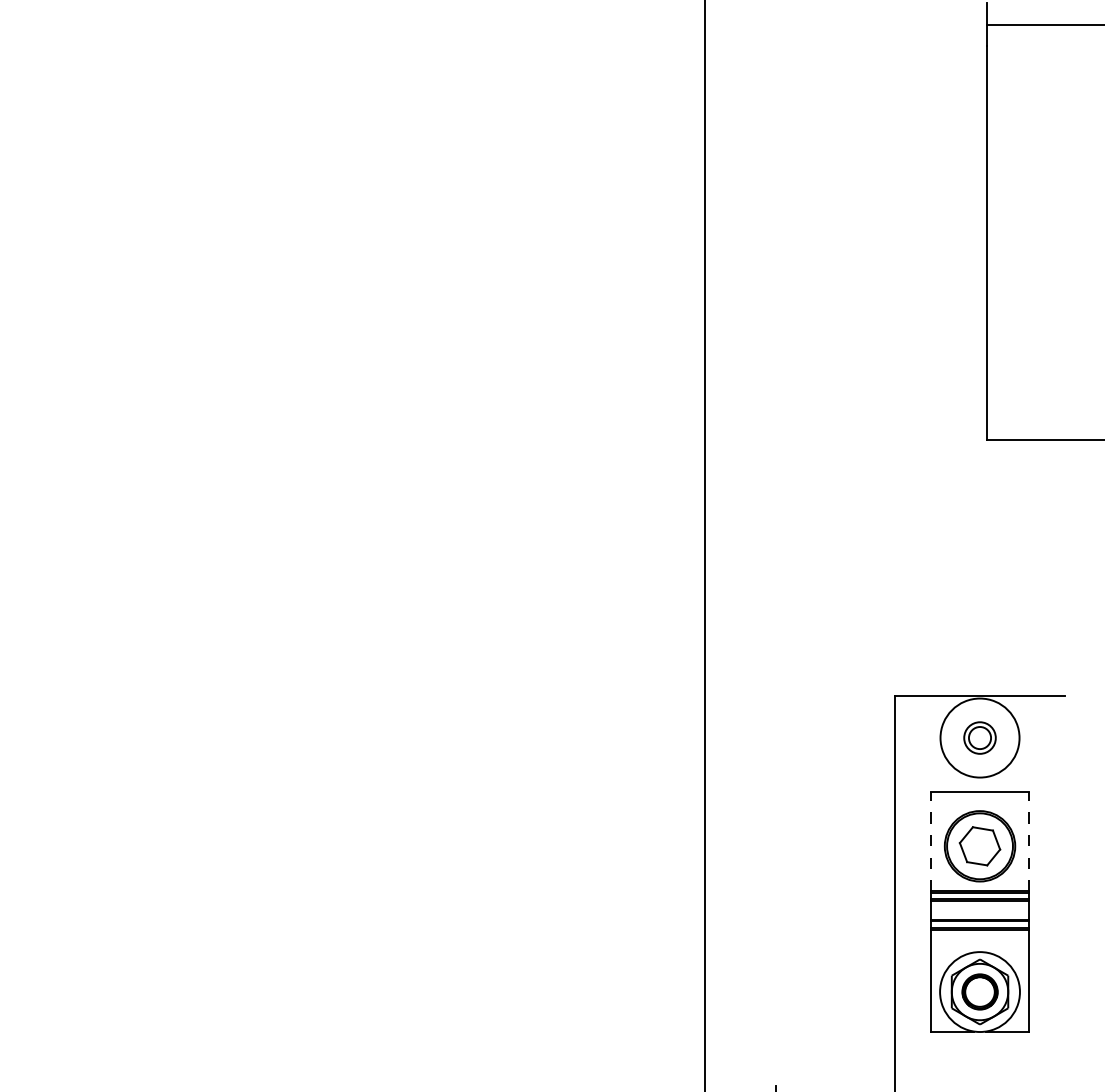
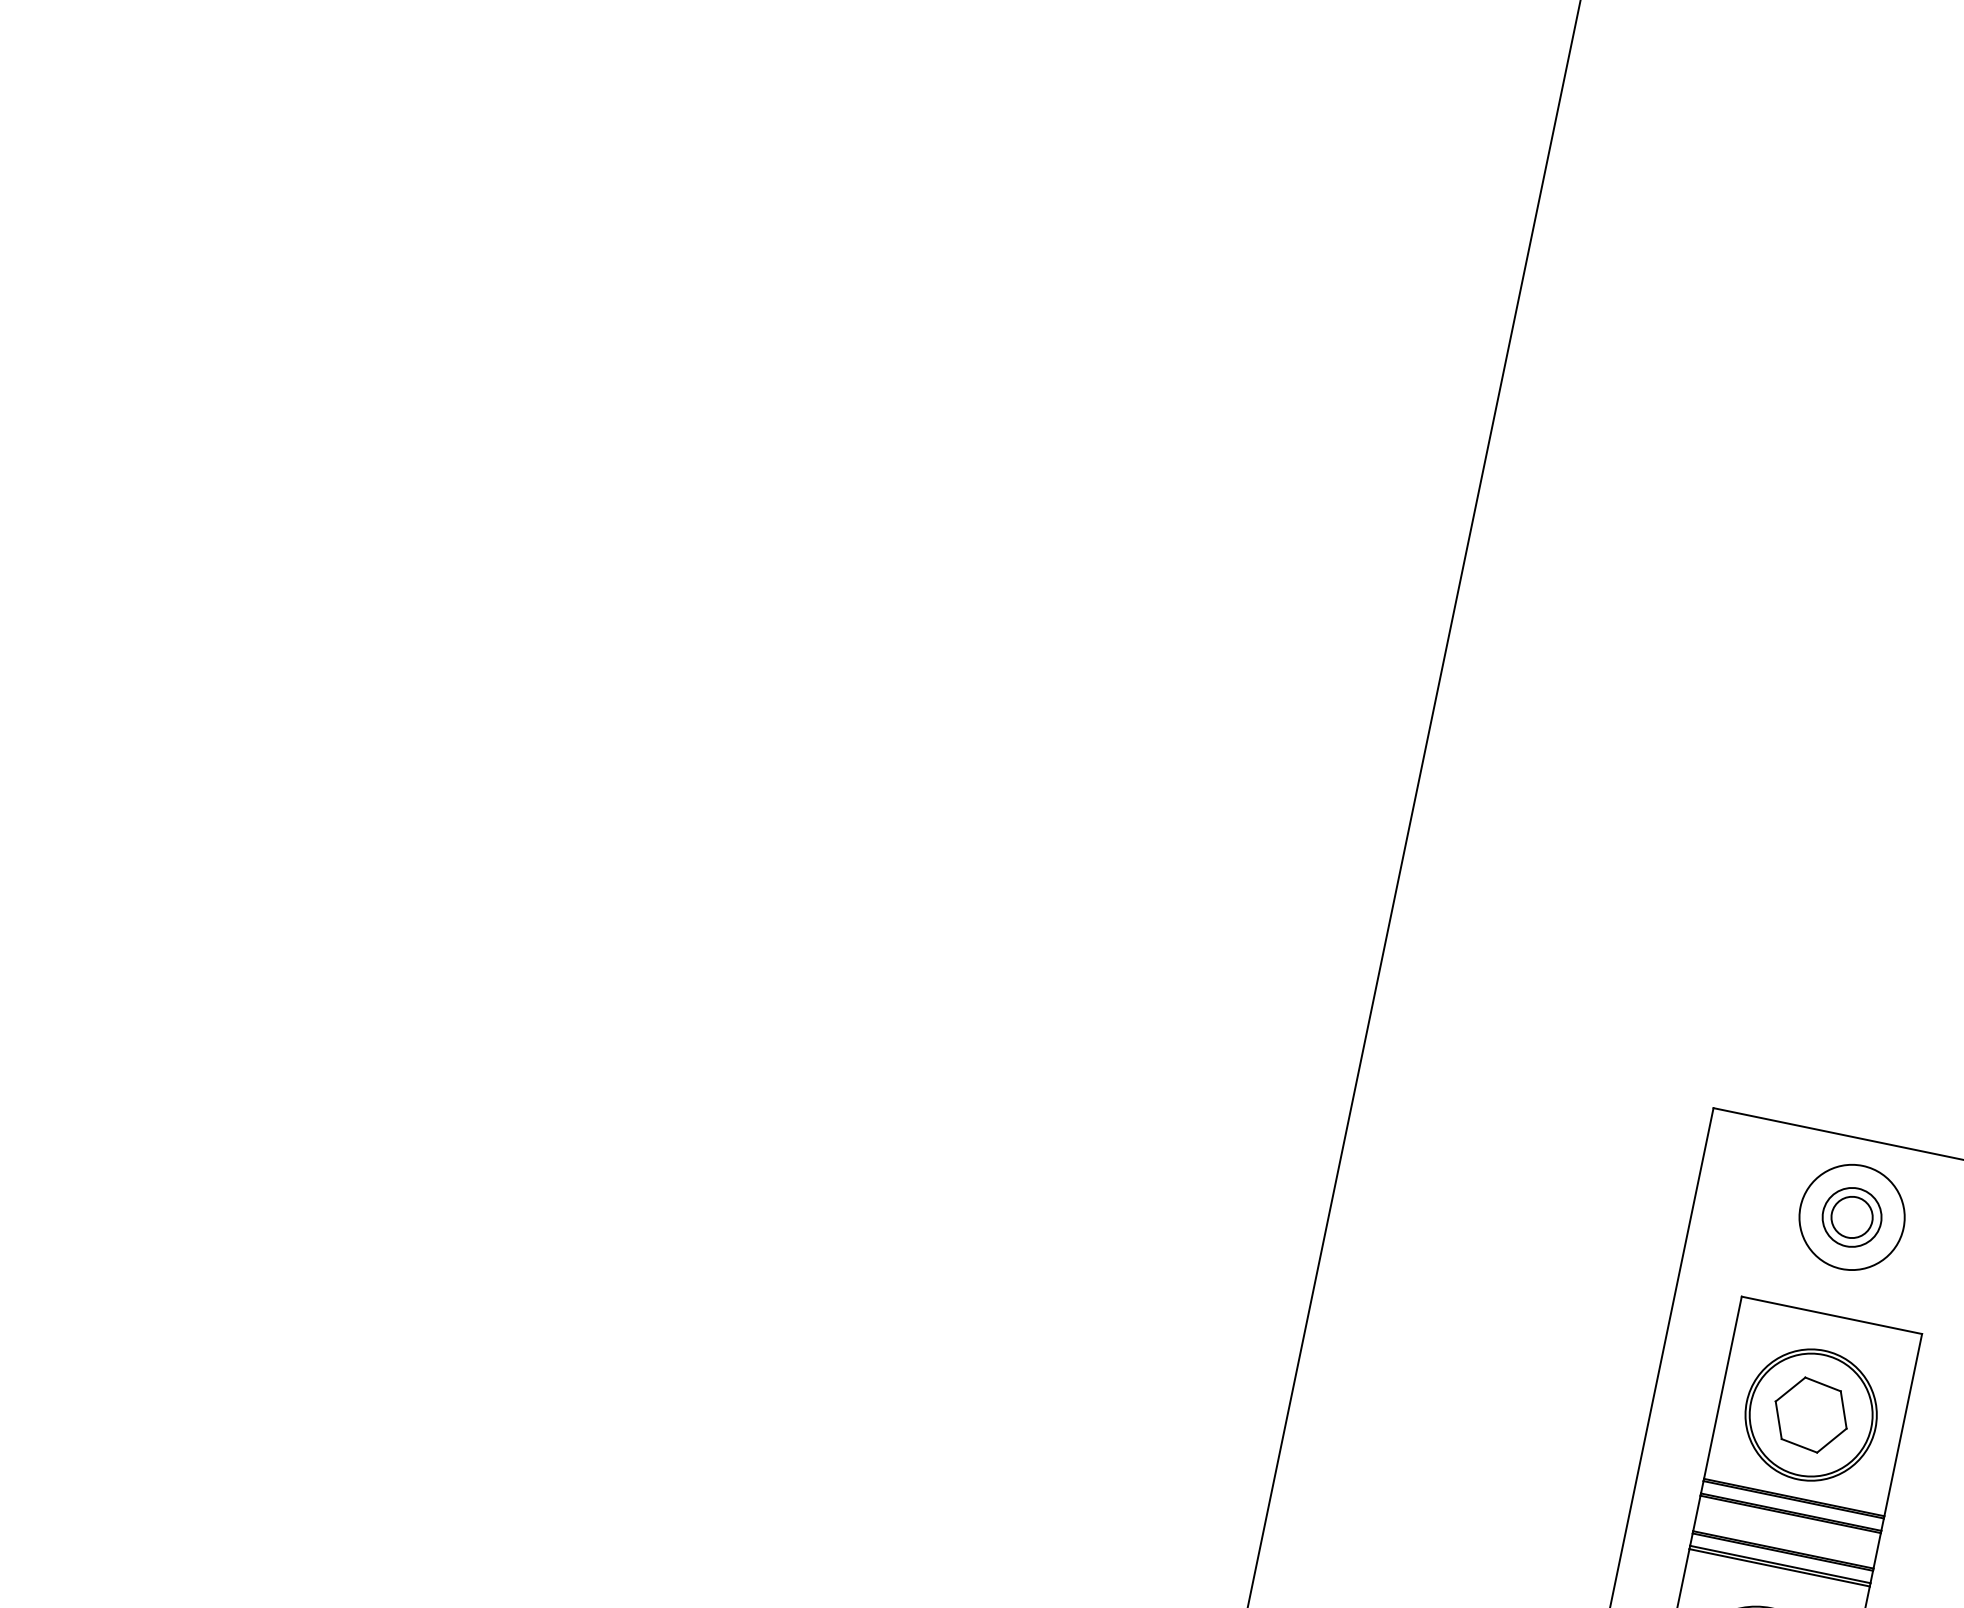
circle: (979, 737) -> (1851, 1216), size x0.71
line: (930, 841) -> (1722, 1387), dashed -> solid
line: (1029, 841) -> (1903, 1424), dashed -> solid

